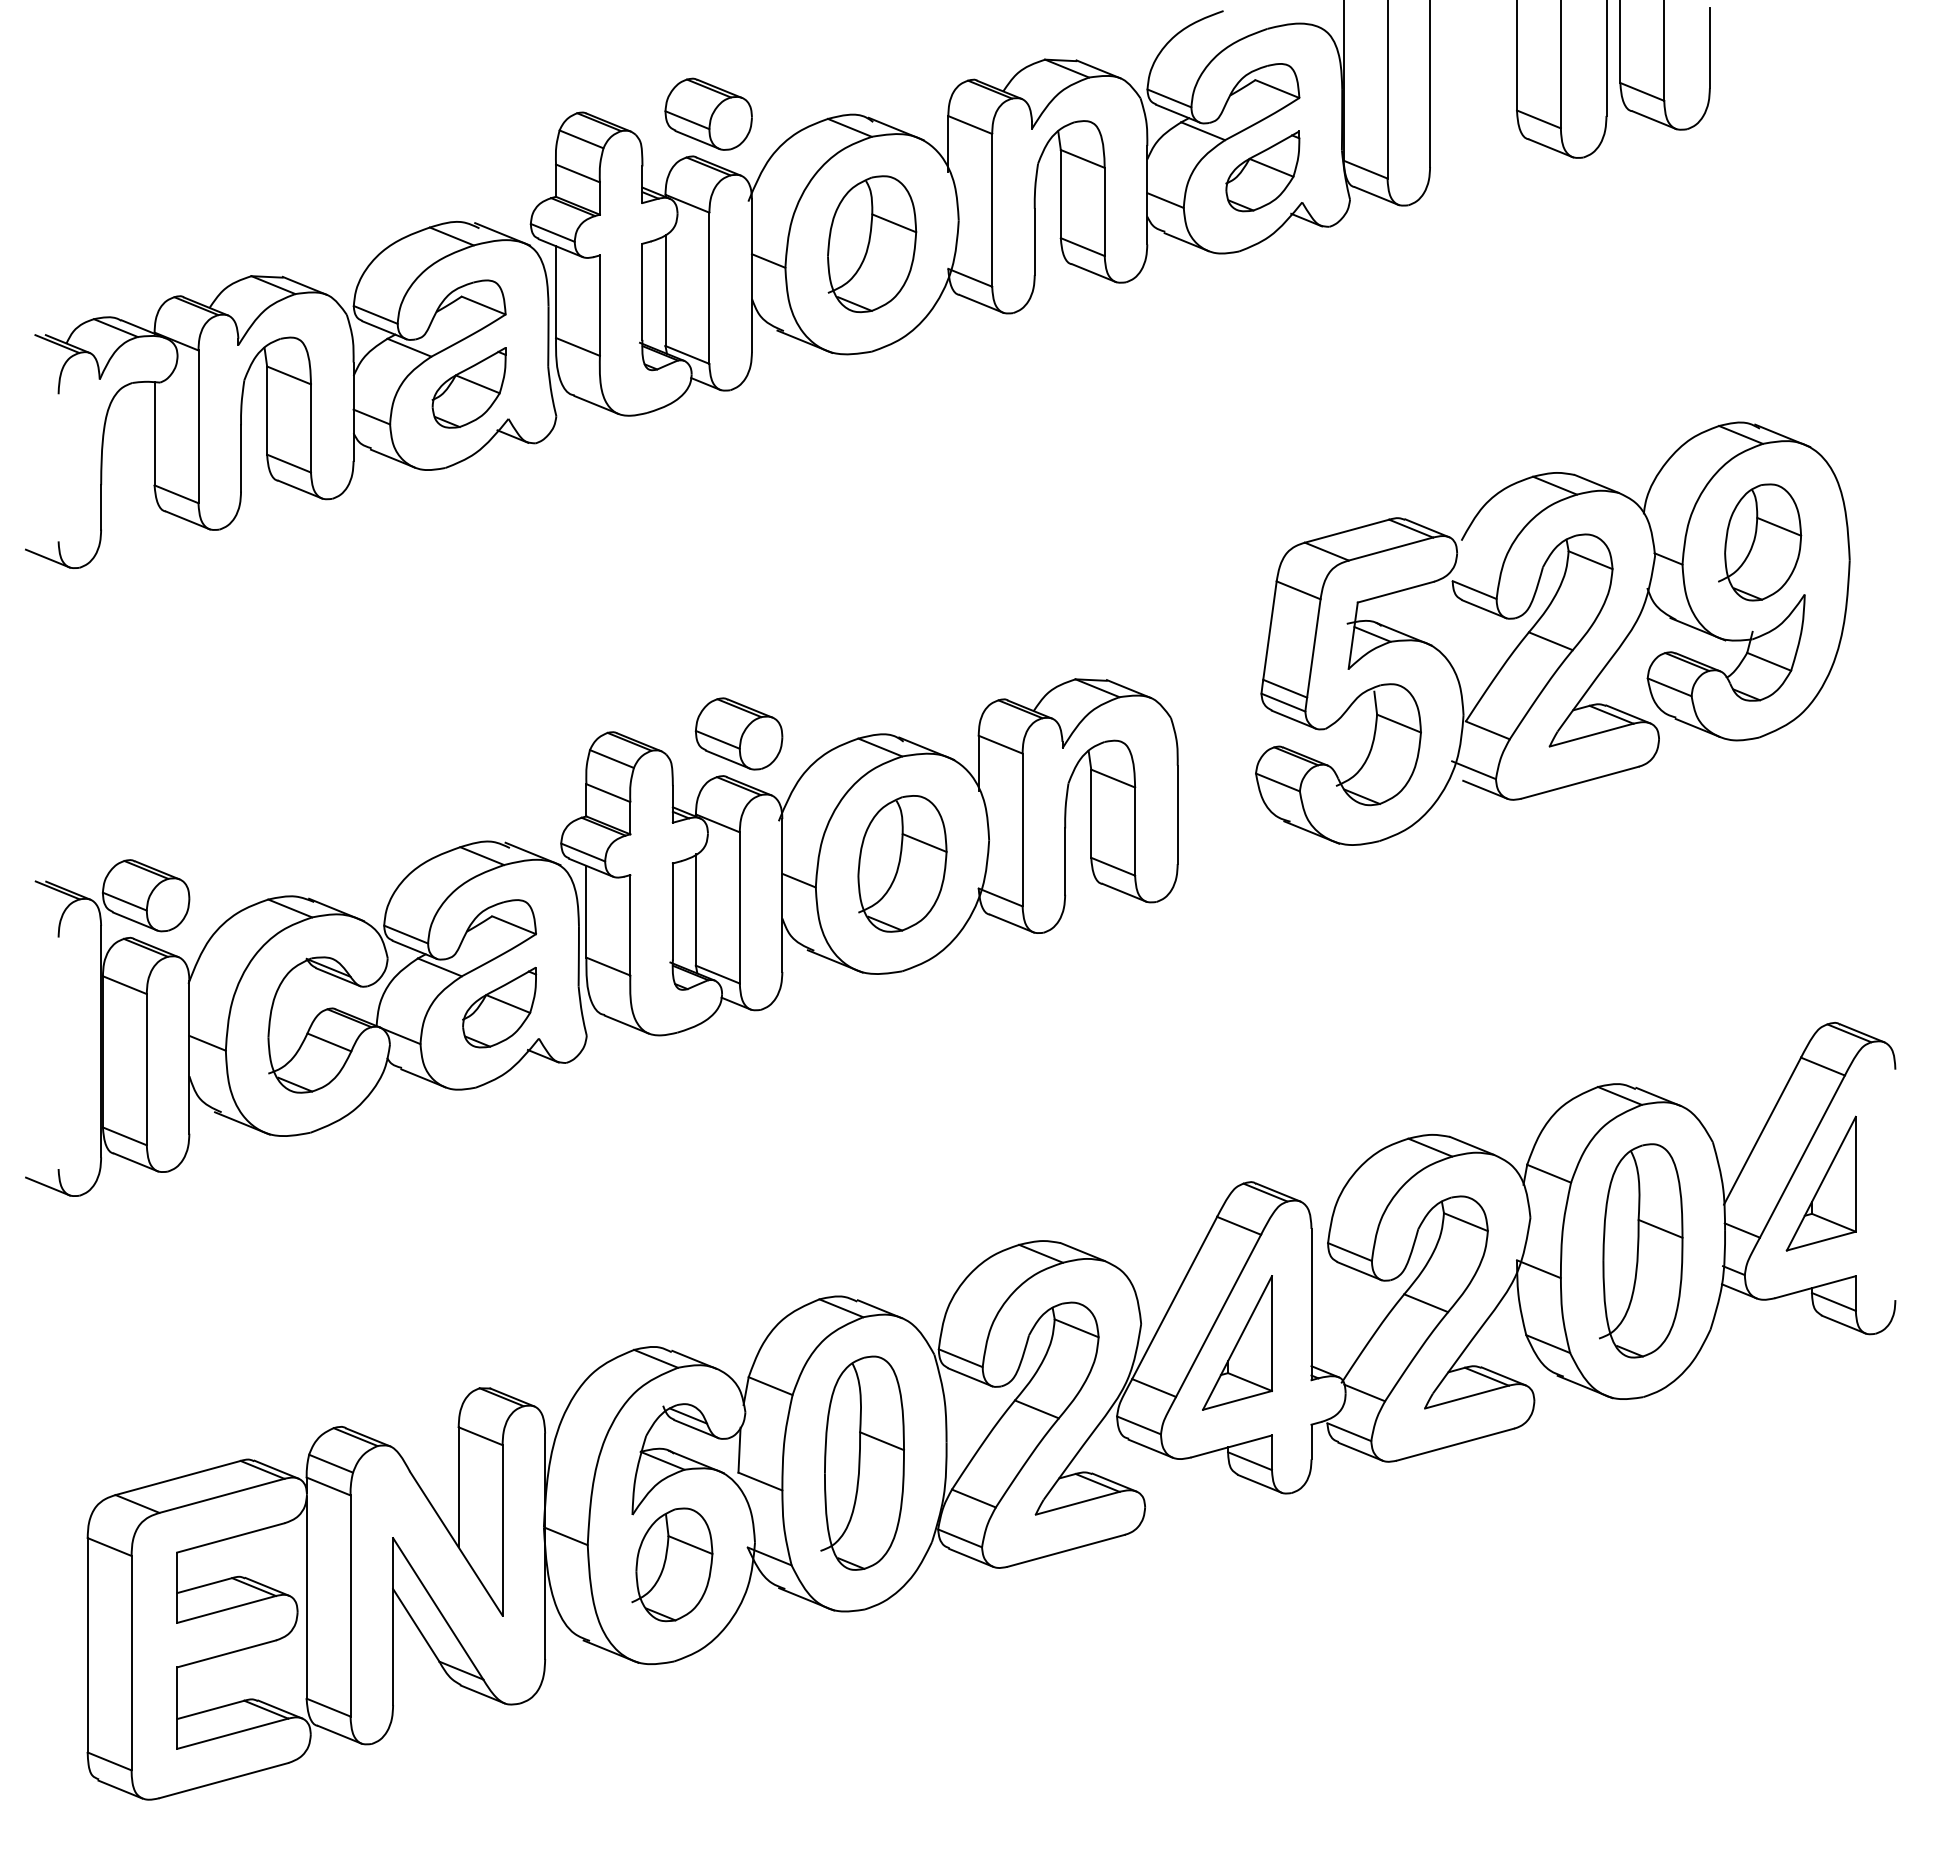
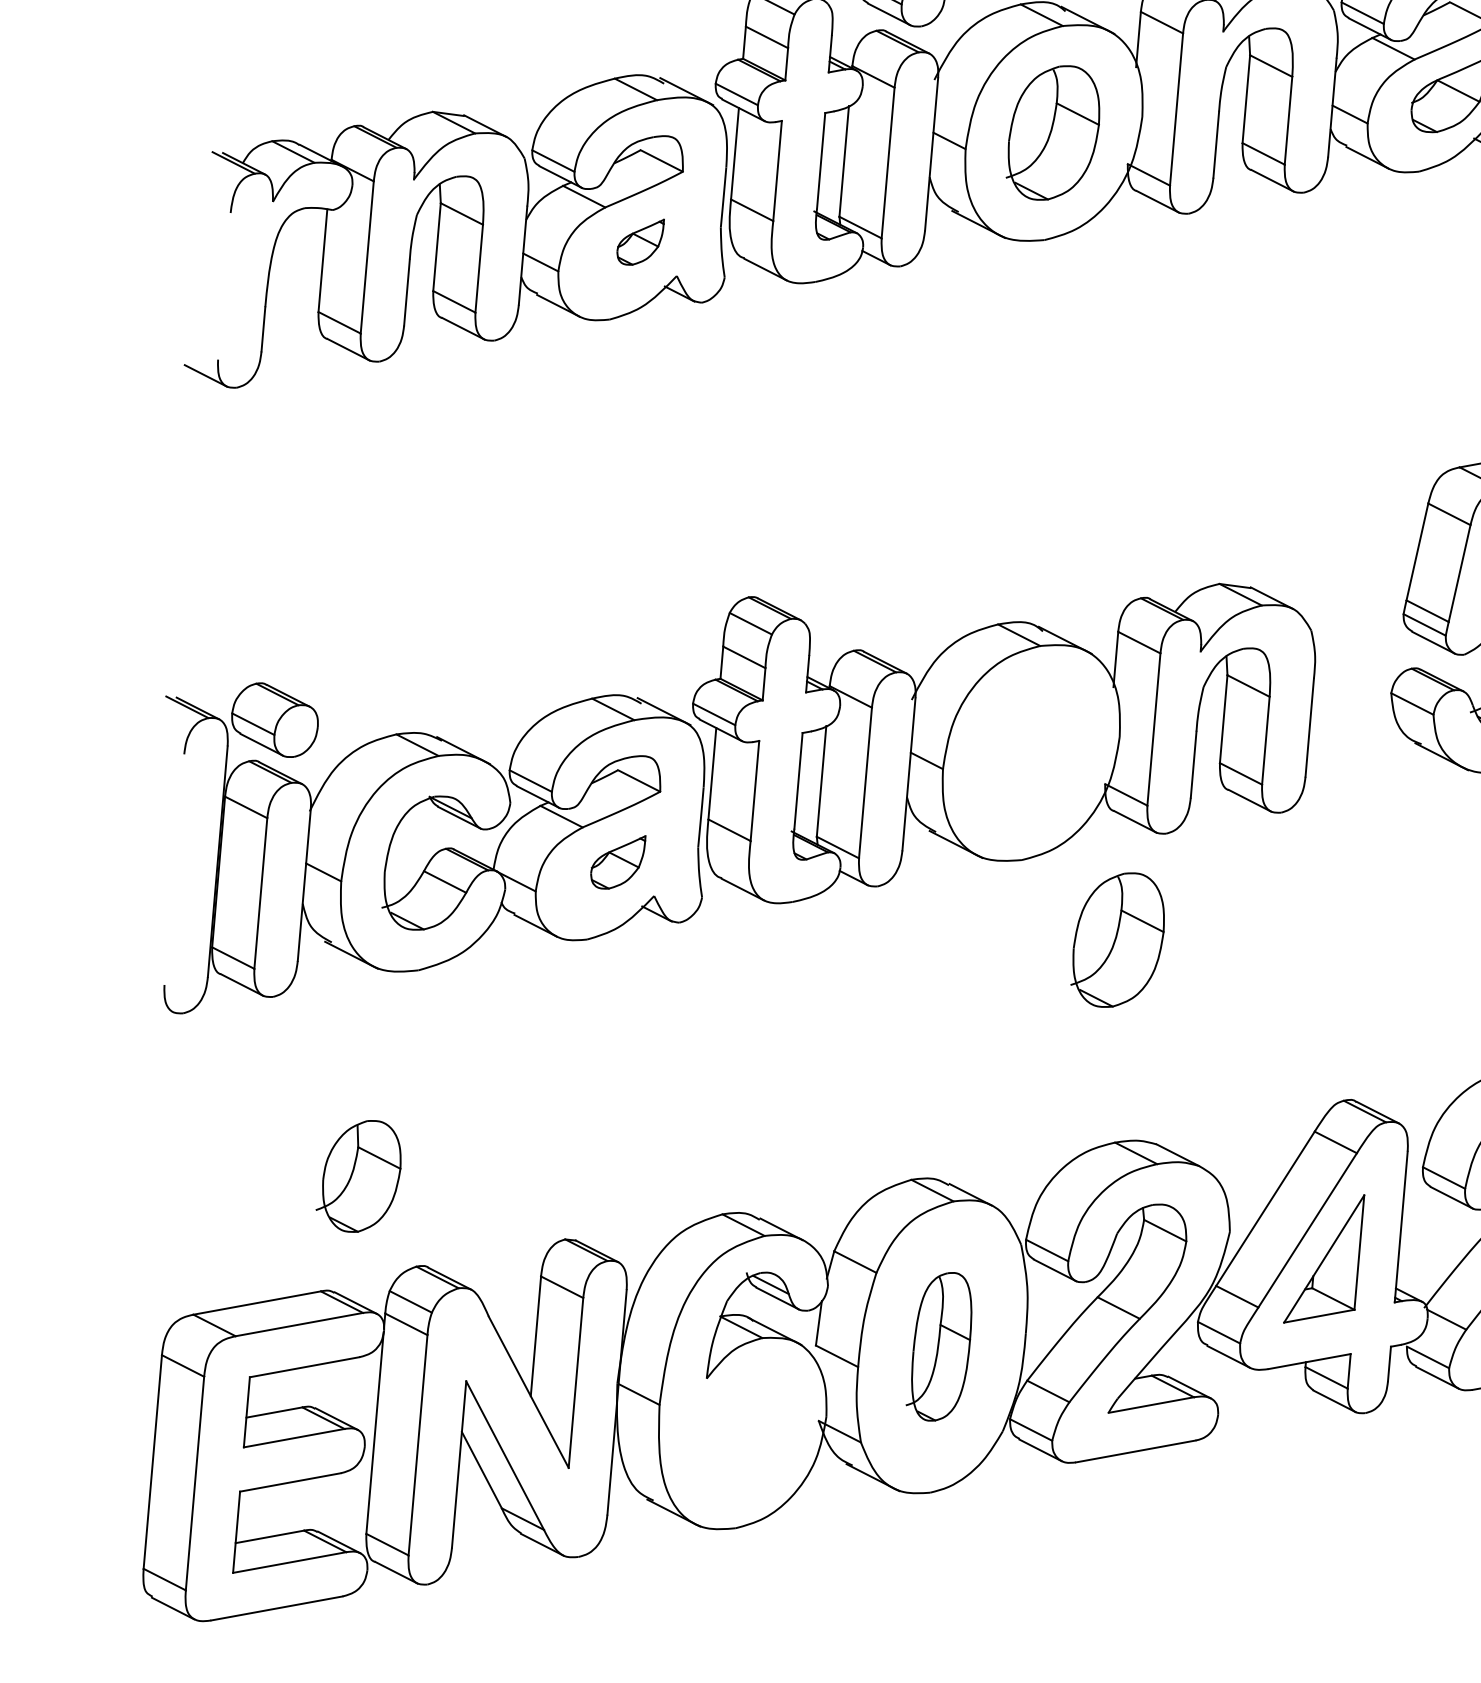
part: (468, 387) -> (639, 241), size x0.6
part: (738, 733) -> (879, 609), removed
part: (902, 863) -> (1118, 939), moved
part: (499, 1007) -> (617, 861), size x0.7
line: (47, 1186) -> (151, 1001), removed
part: (862, 1462) -> (940, 1346), size x0.7
part: (672, 1564) -> (359, 1175), moved

